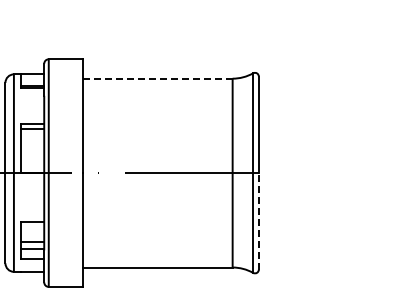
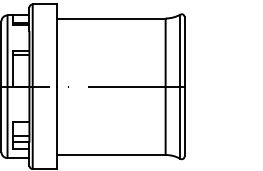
line: (157, 78) -> (111, 18), dashed -> solid
line: (258, 220) -> (184, 121), dashed -> solid

